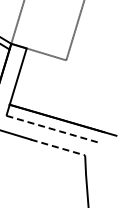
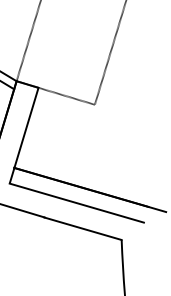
line: (54, 129) -> (78, 203), dashed -> solid
line: (58, 147) -> (83, 228), dashed -> solid

